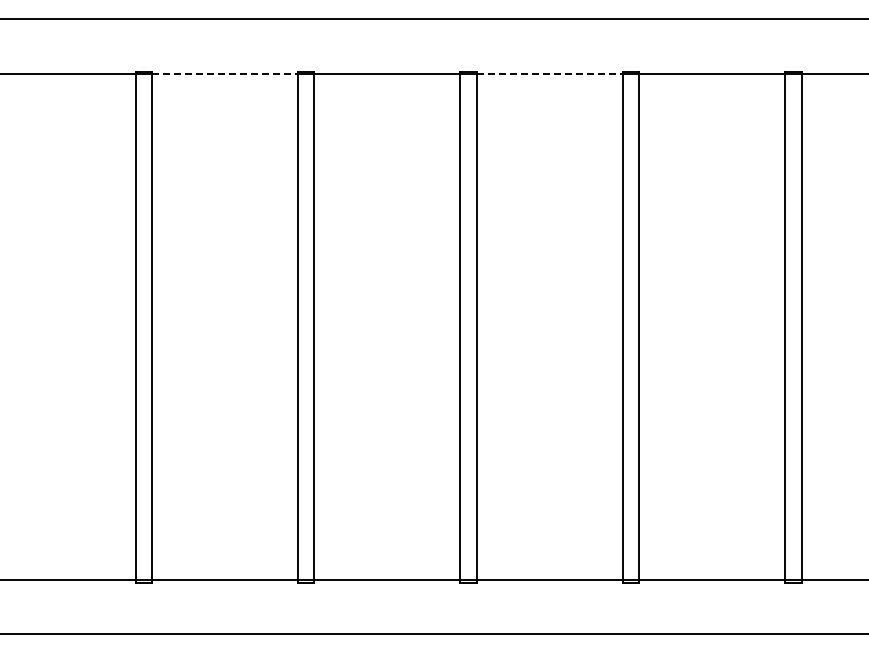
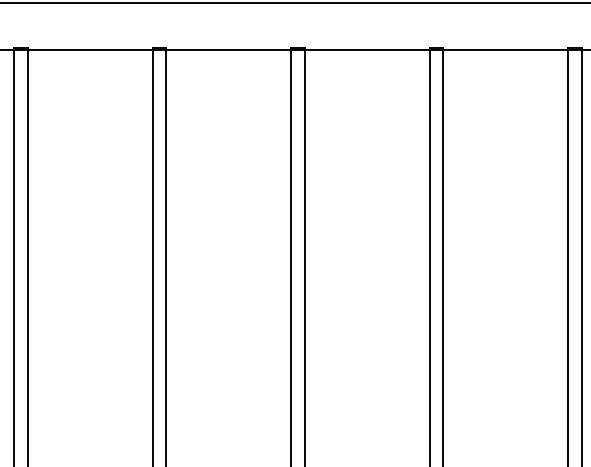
line: (225, 74) -> (90, 50), dashed -> solid
line: (550, 74) -> (367, 50), dashed -> solid

